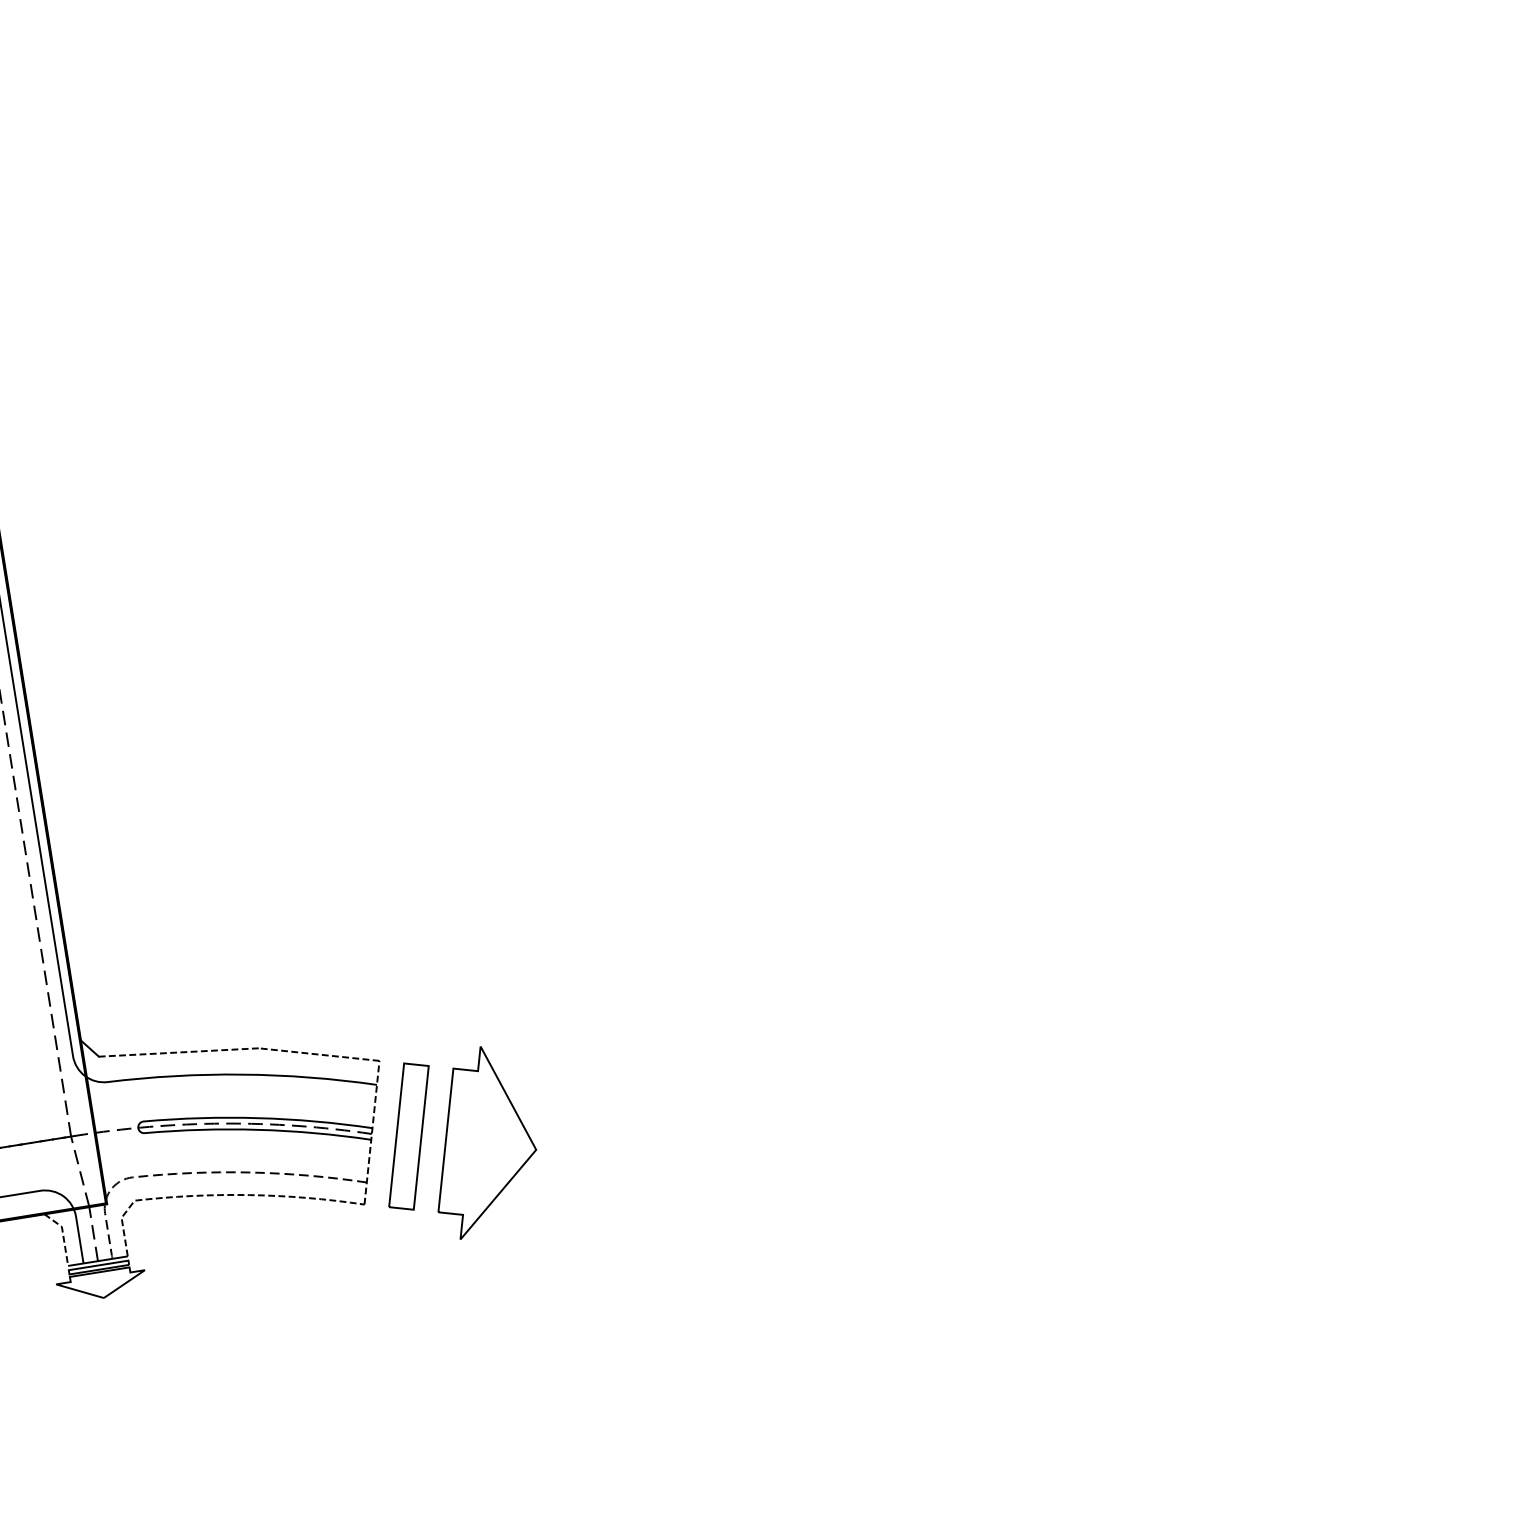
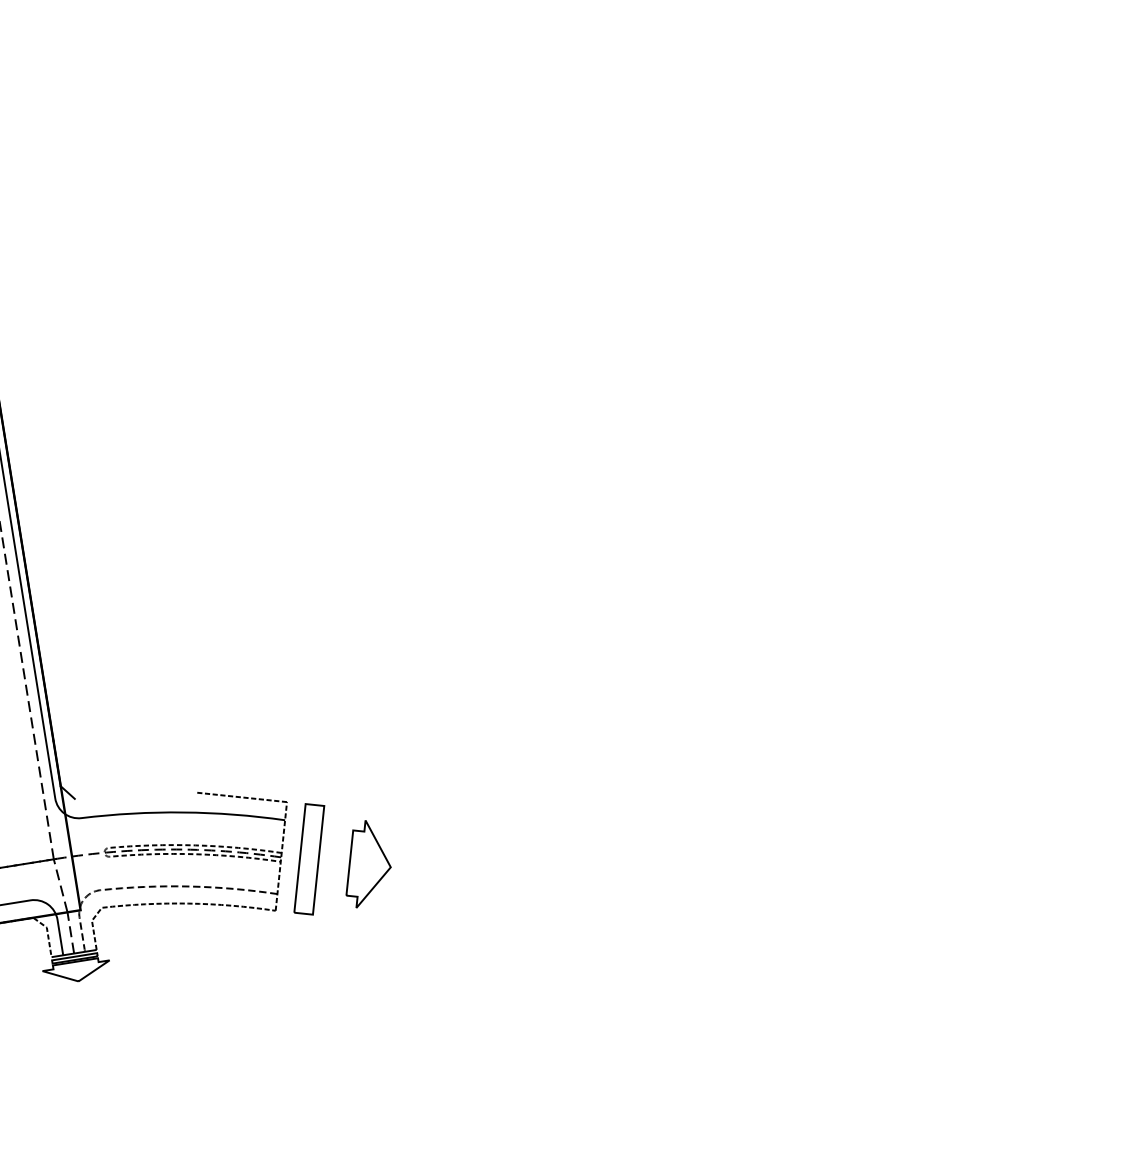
line: (178, 1052) -> (135, 795), removed
line: (138, 1127) -> (104, 852), solid -> dashed
part: (487, 1142) -> (368, 863), size x0.6

